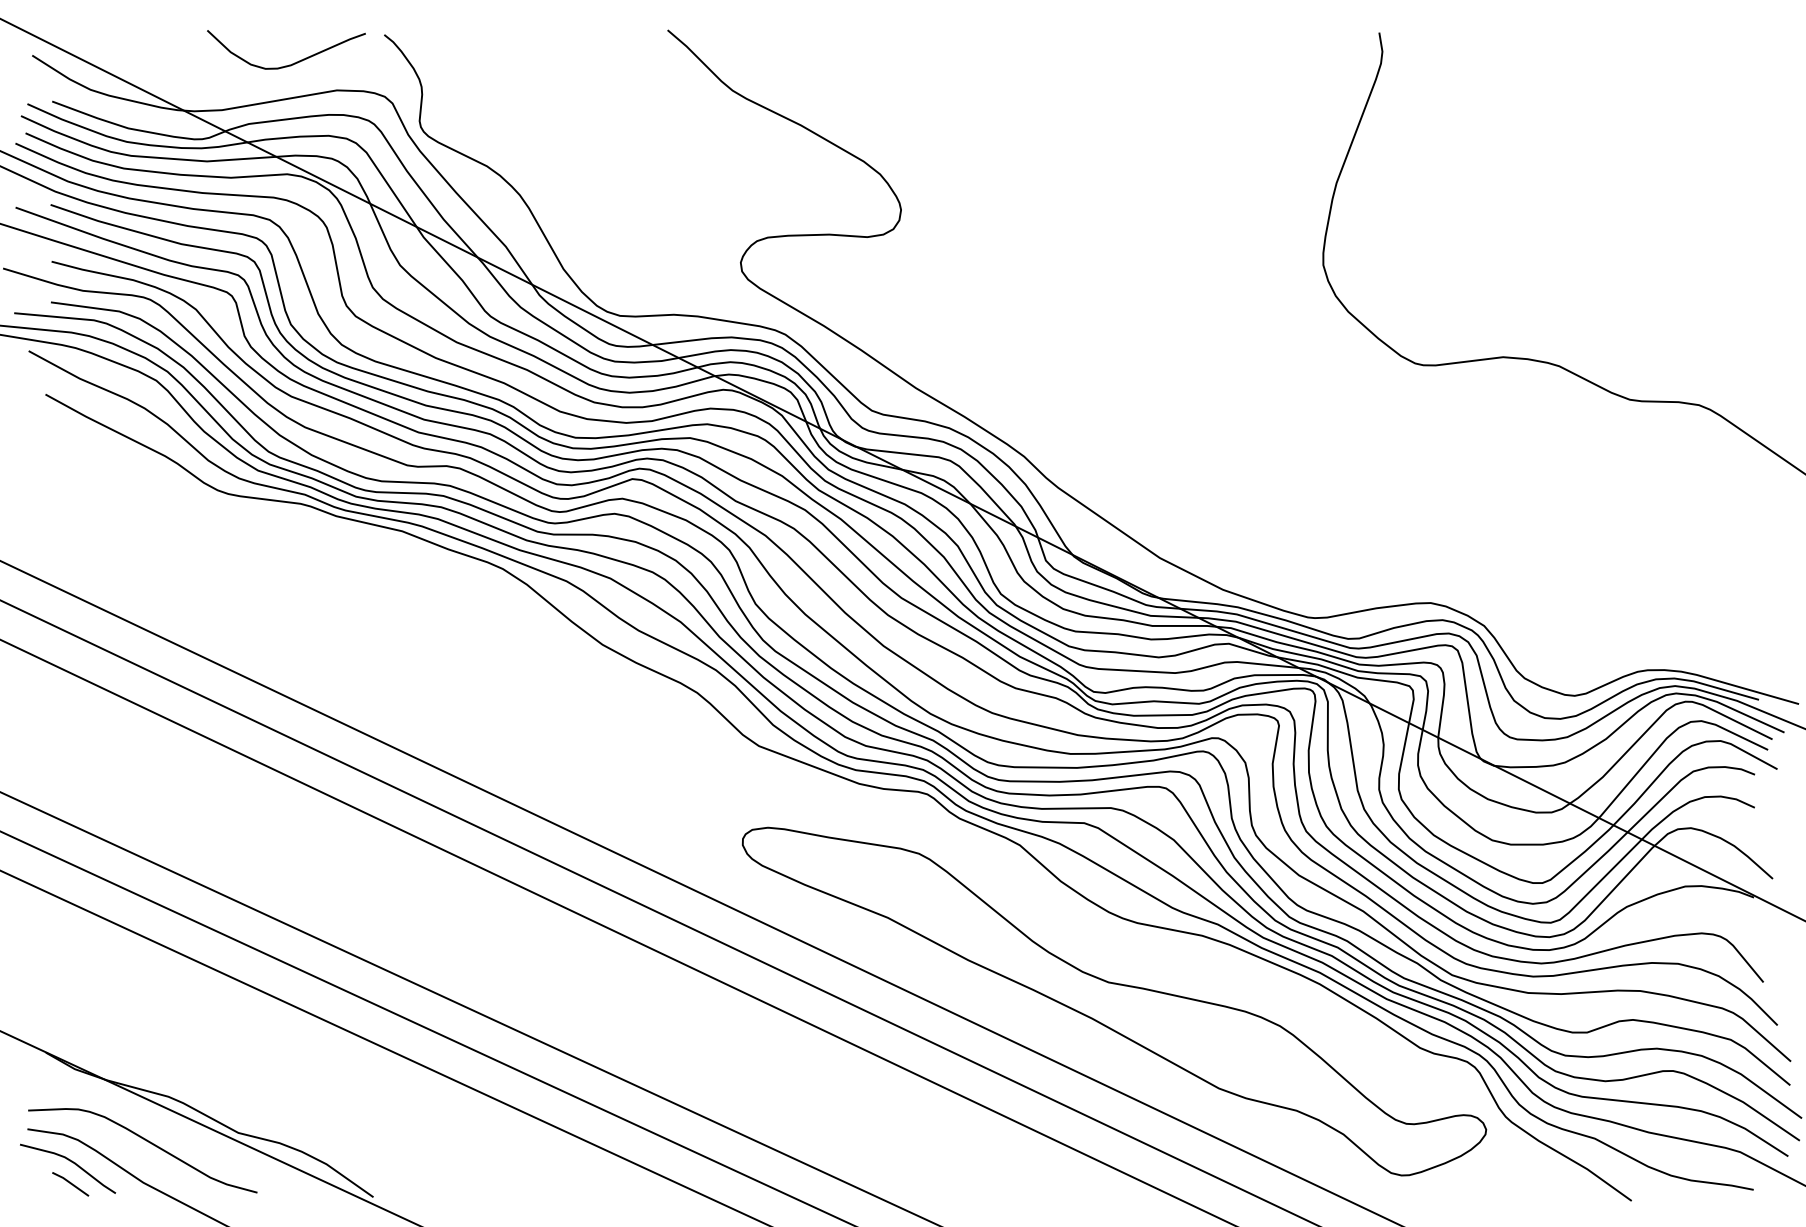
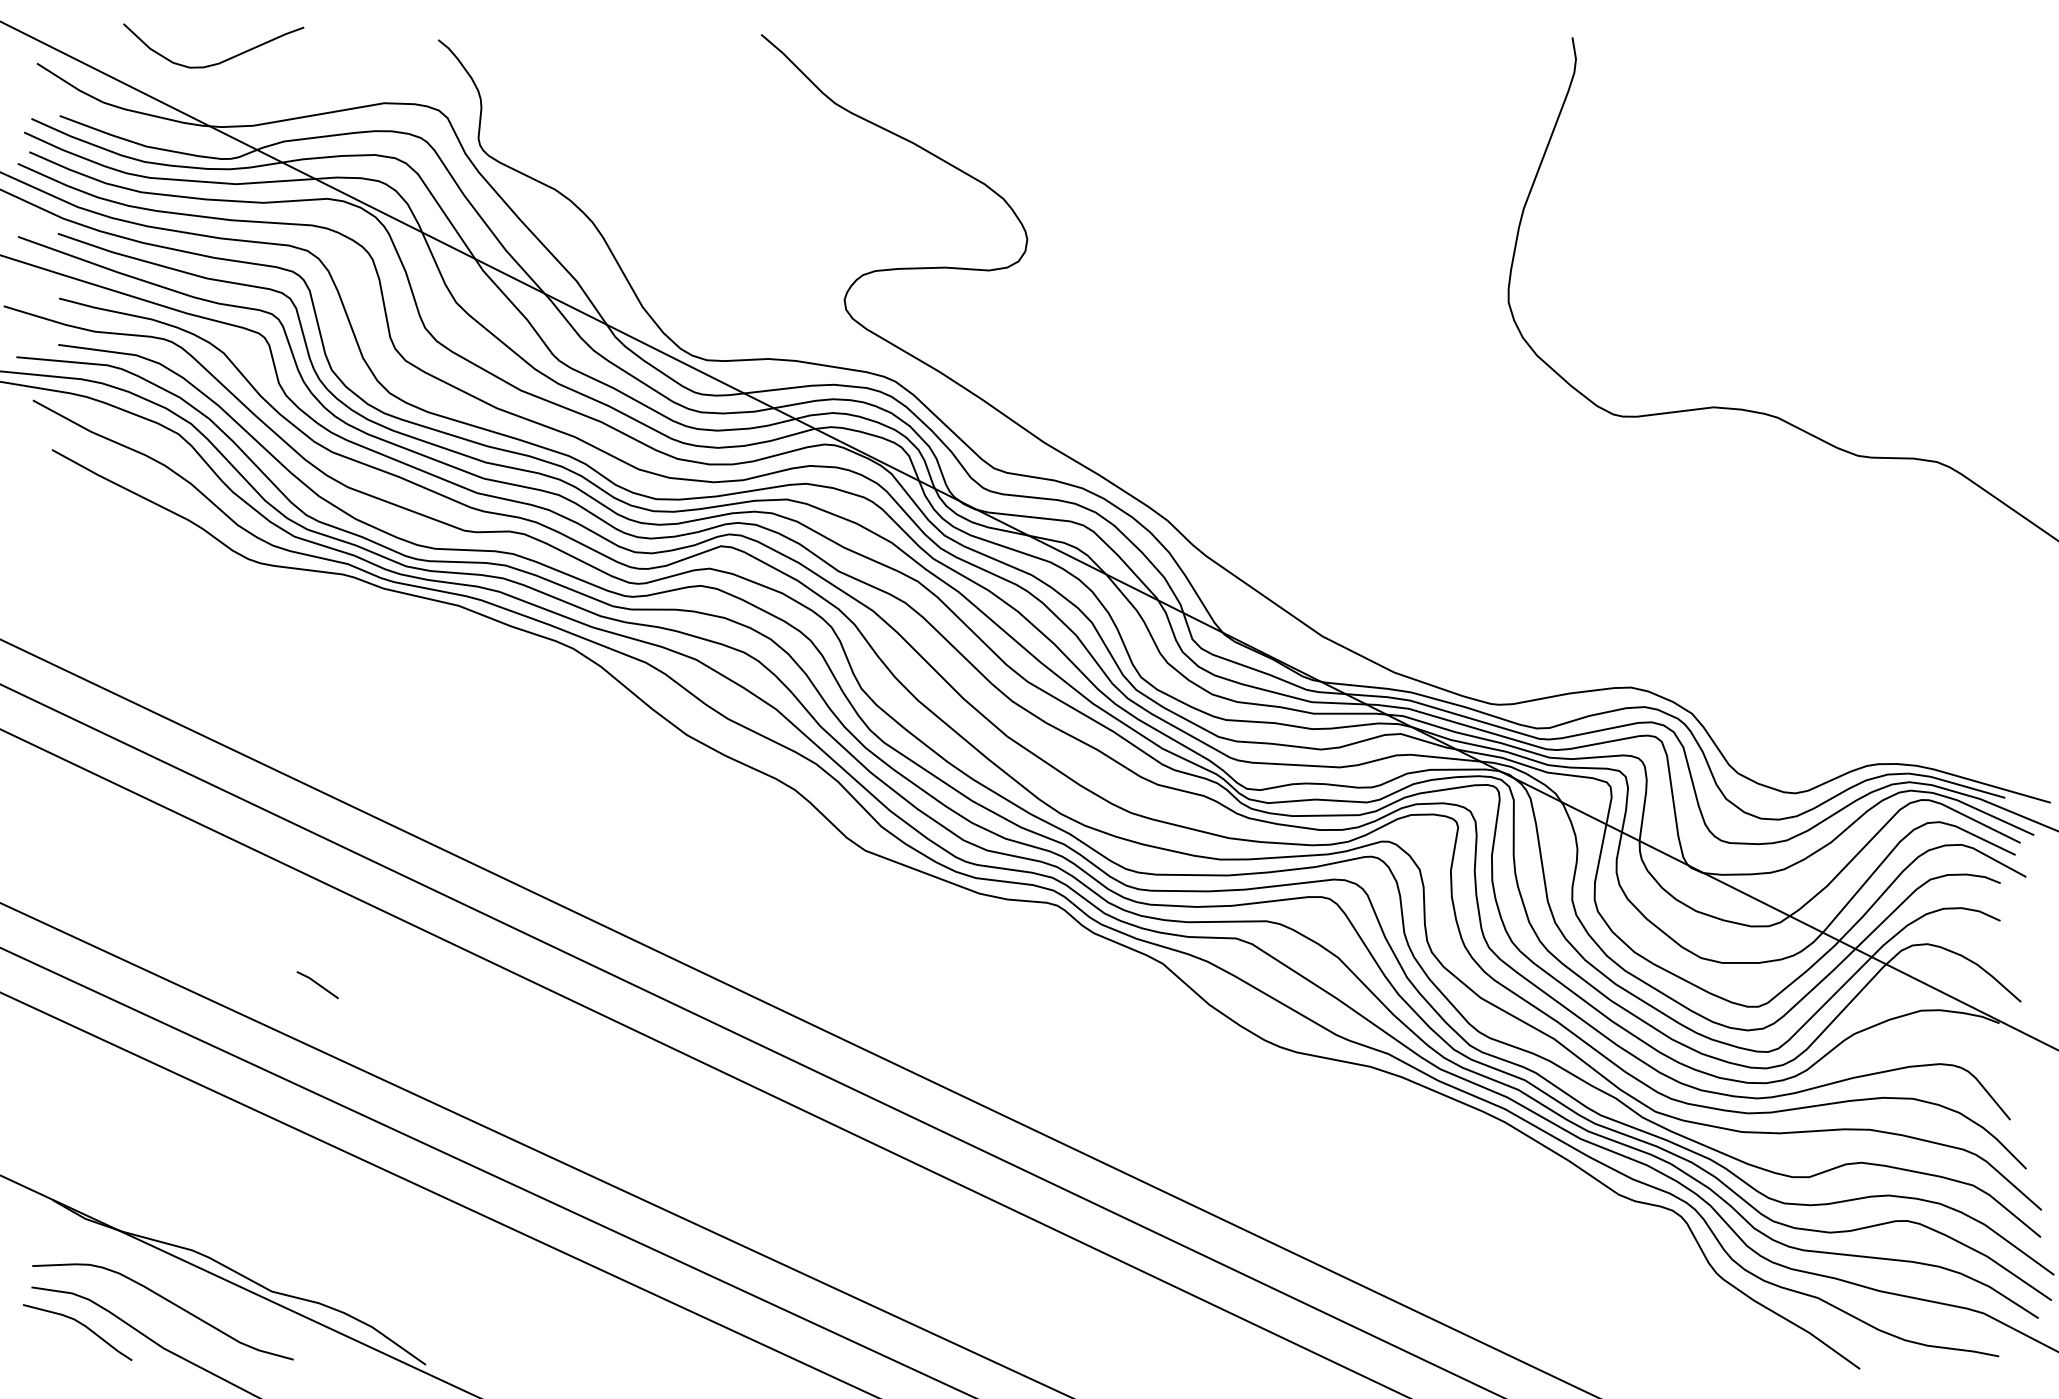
curve: (292, 63) -> (220, 61), moved
part: (1114, 1001) -> (1270, 1141), removed
line: (70, 1183) -> (317, 984), moved

